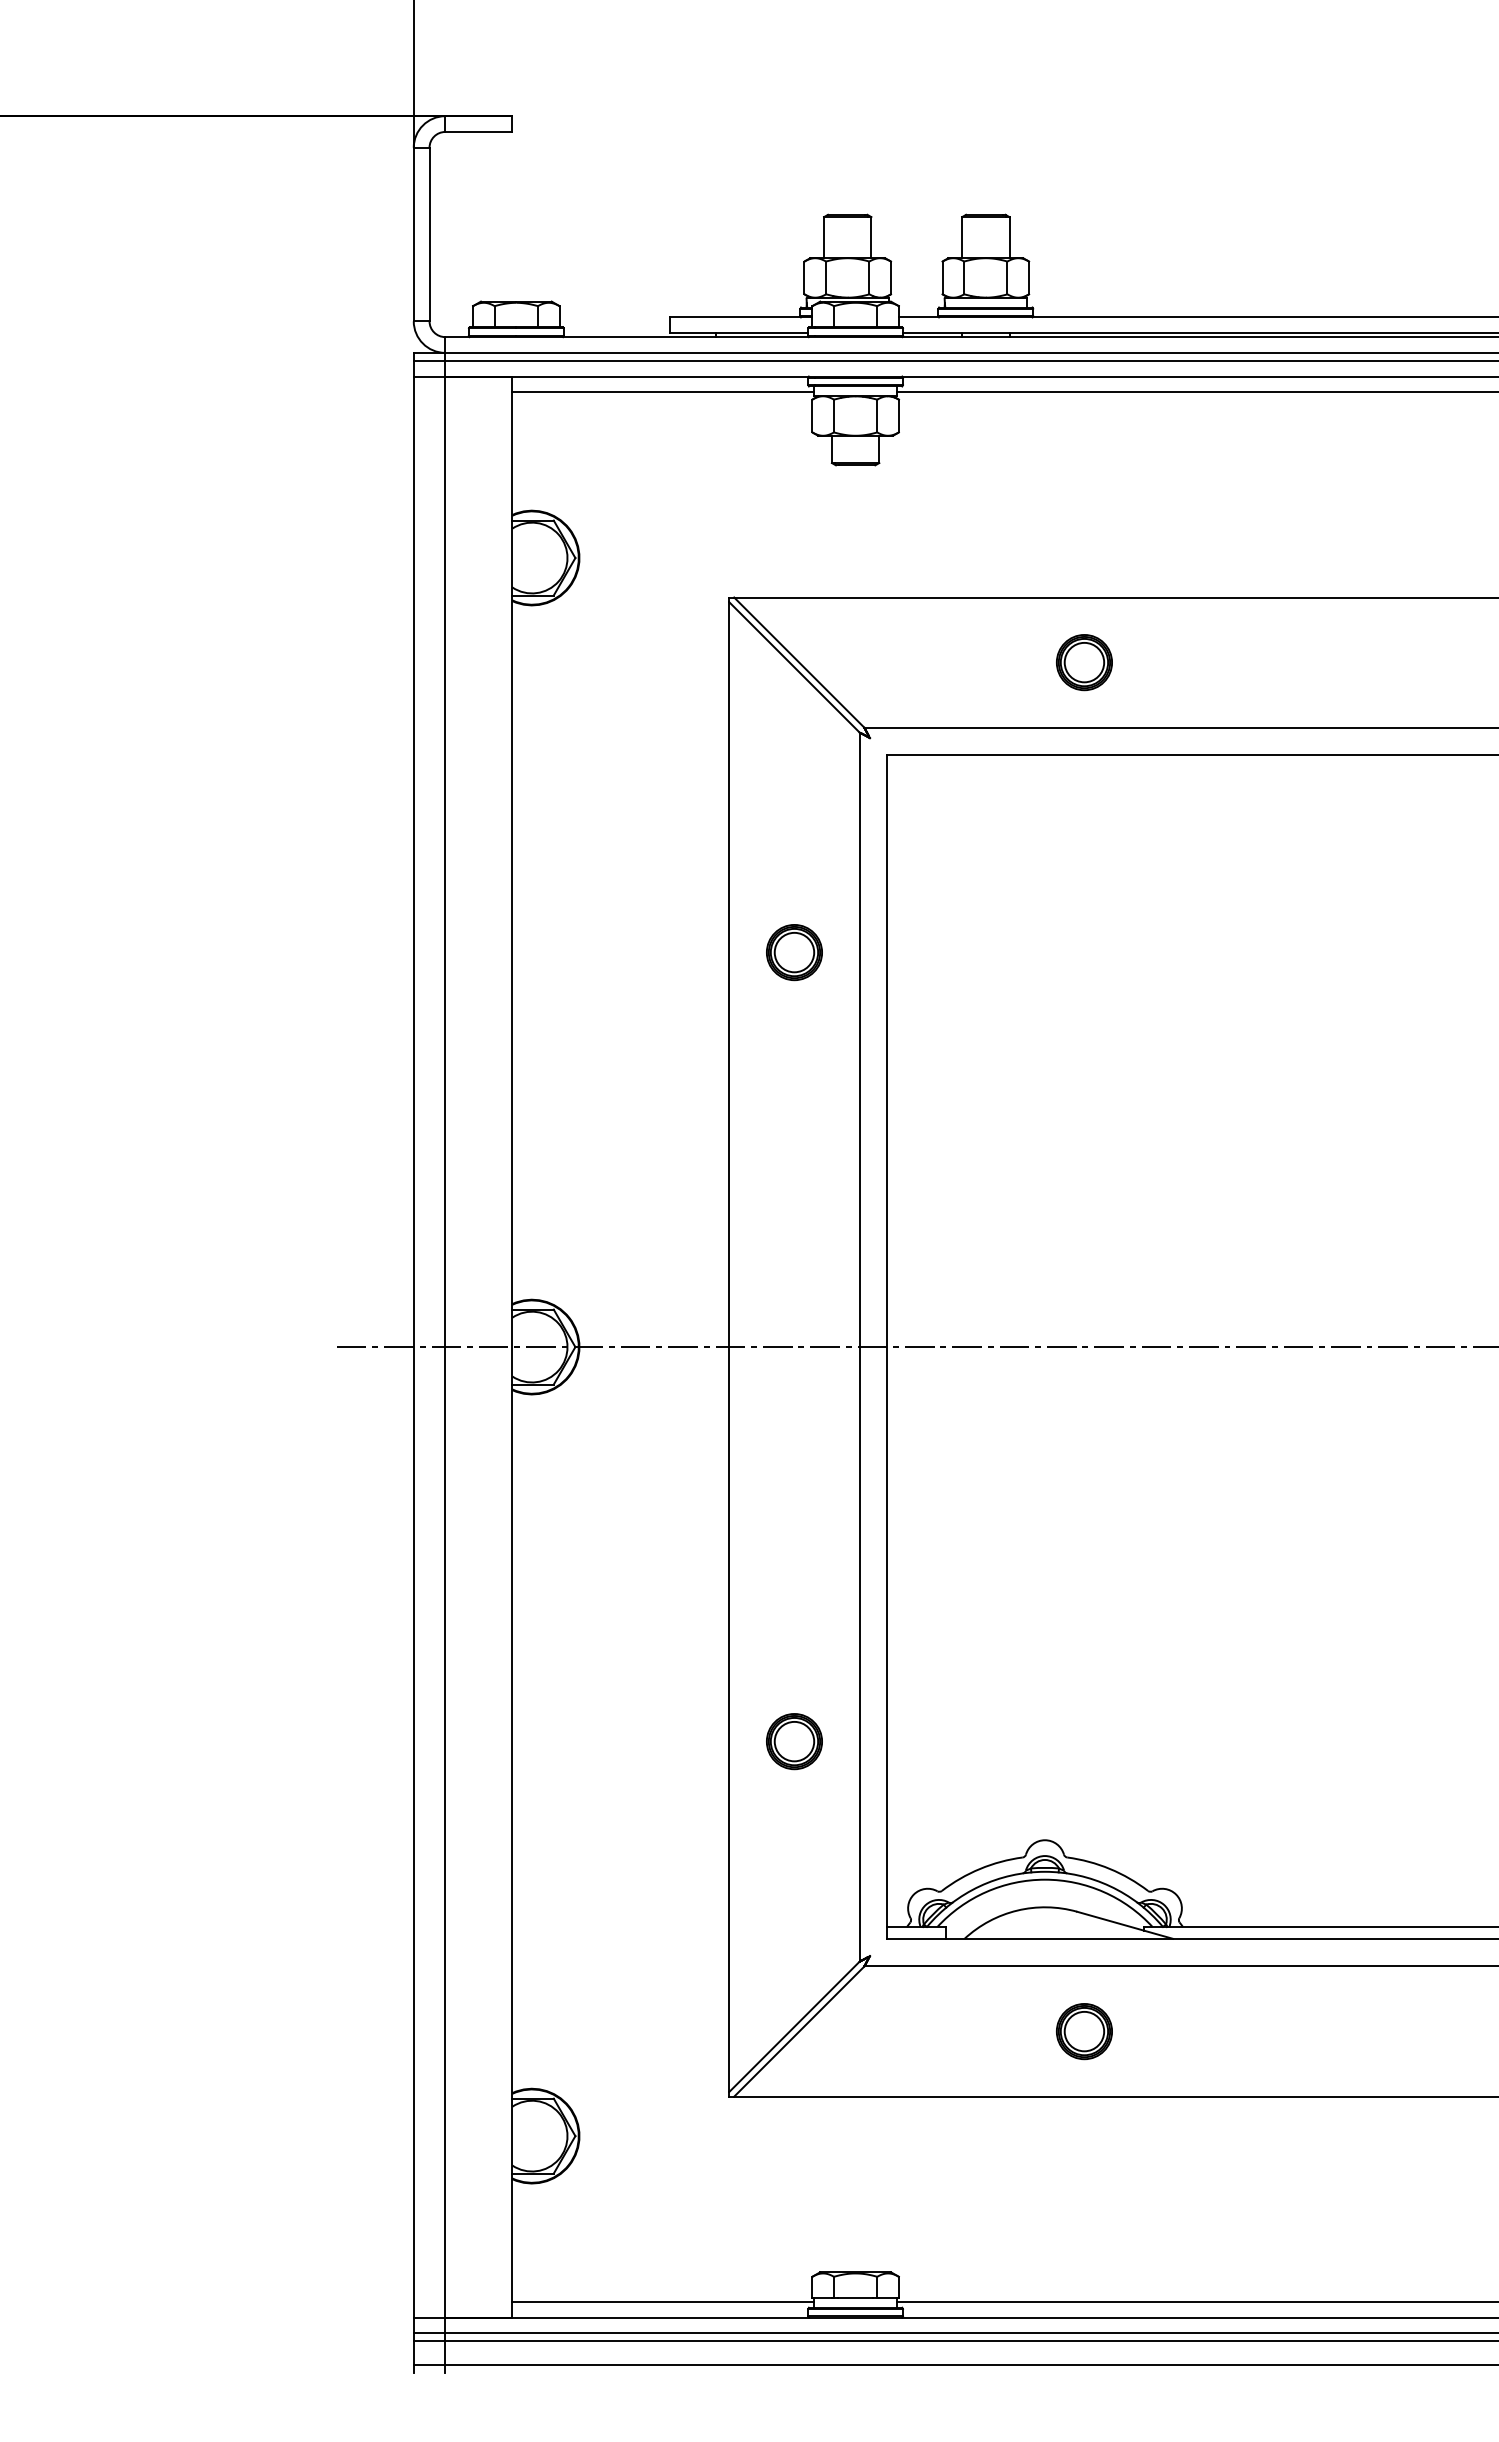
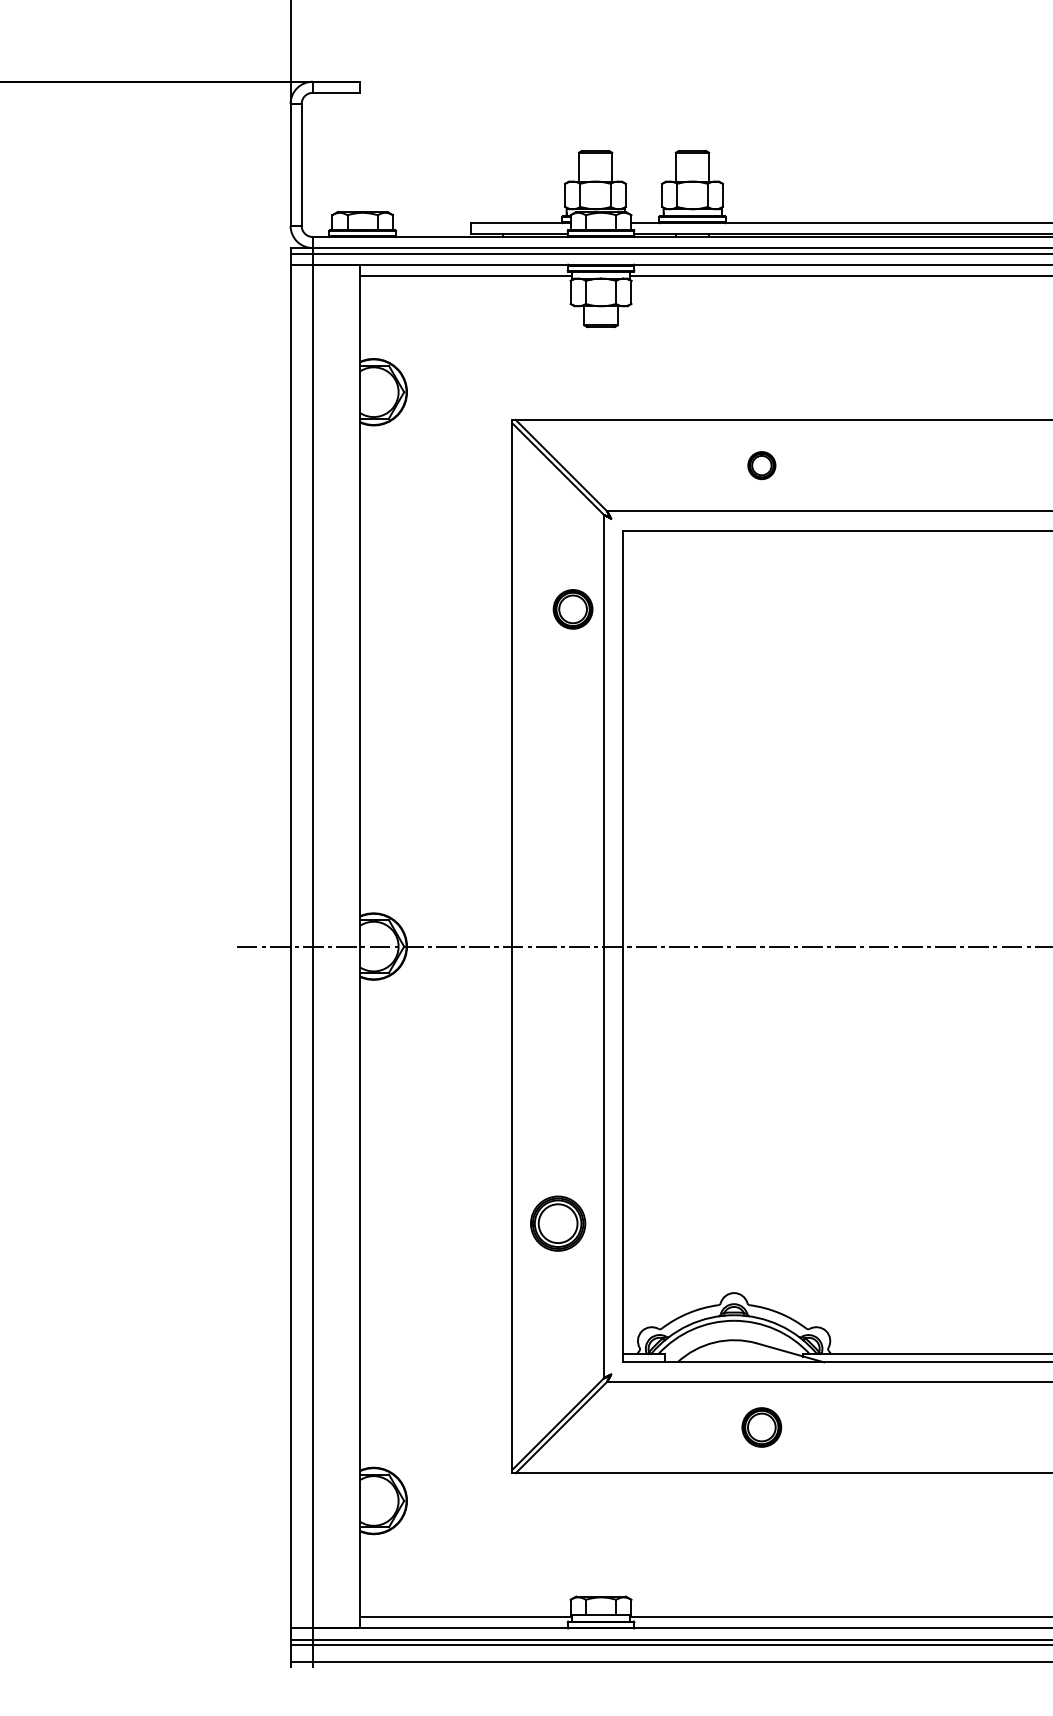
part: (1083, 662) -> (761, 465), size x0.7
part: (793, 952) -> (572, 609), moved
part: (793, 1741) -> (557, 1223), size x1.4

